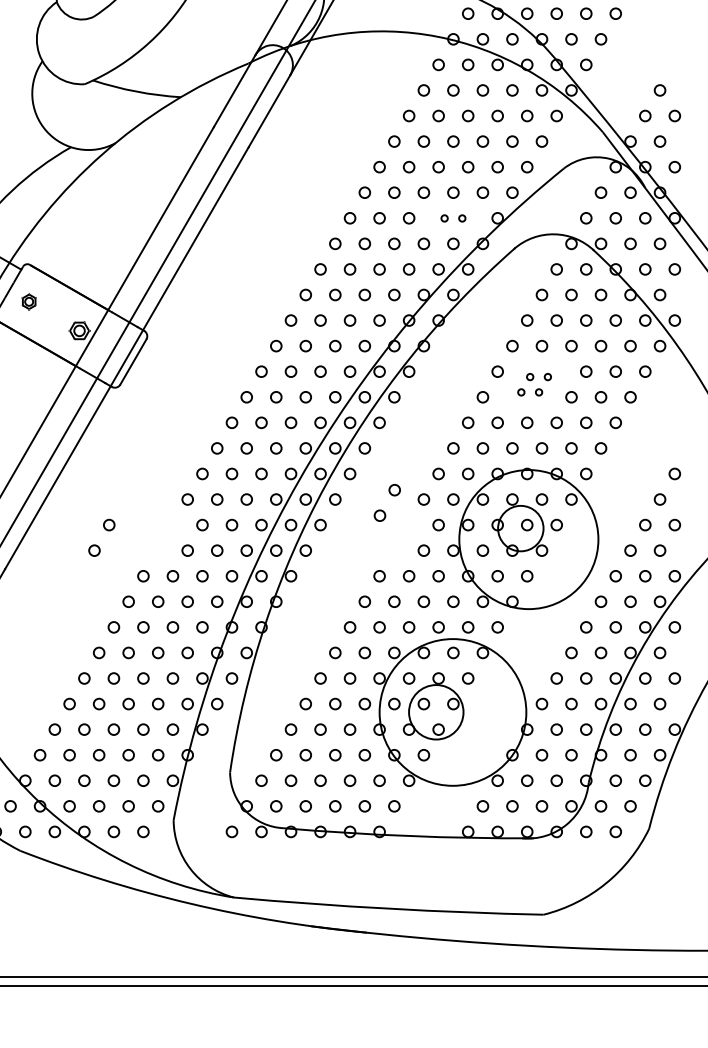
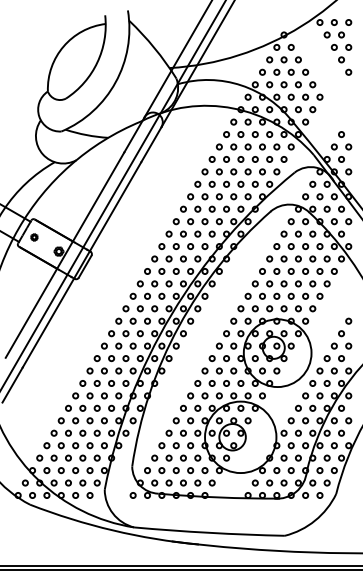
part: (452, 217) -> (240, 196), size x1.67
part: (534, 384) -> (280, 277), size x1.67
part: (386, 503) -> (215, 352), moved
part: (101, 538) -> (100, 352), moved

